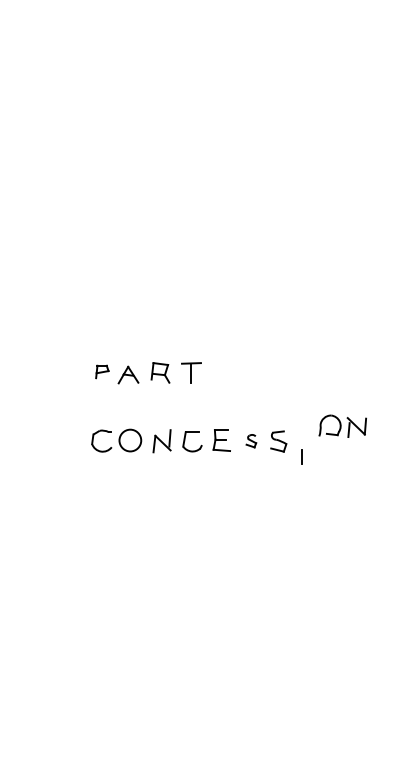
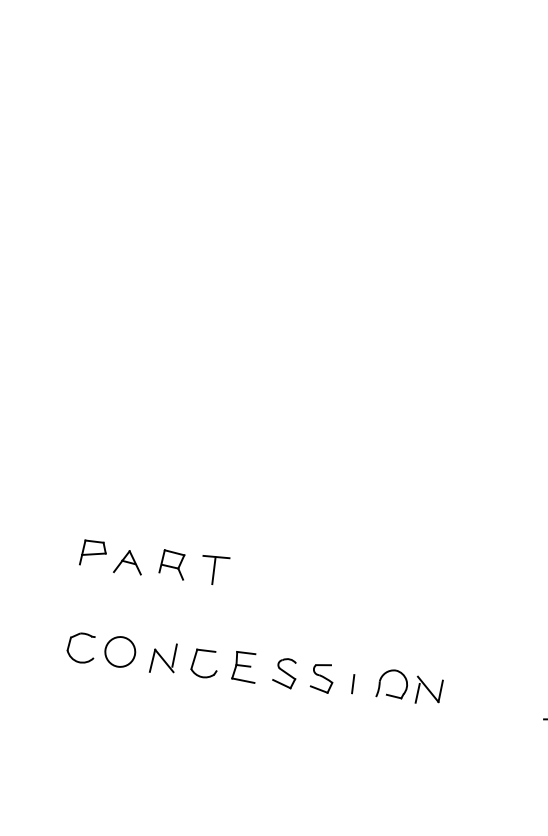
part: (102, 371) -> (93, 553), size x1.43
part: (342, 425) -> (409, 686), moved
part: (251, 440) -> (285, 672), size x1.67
line: (301, 456) -> (353, 683), moved

